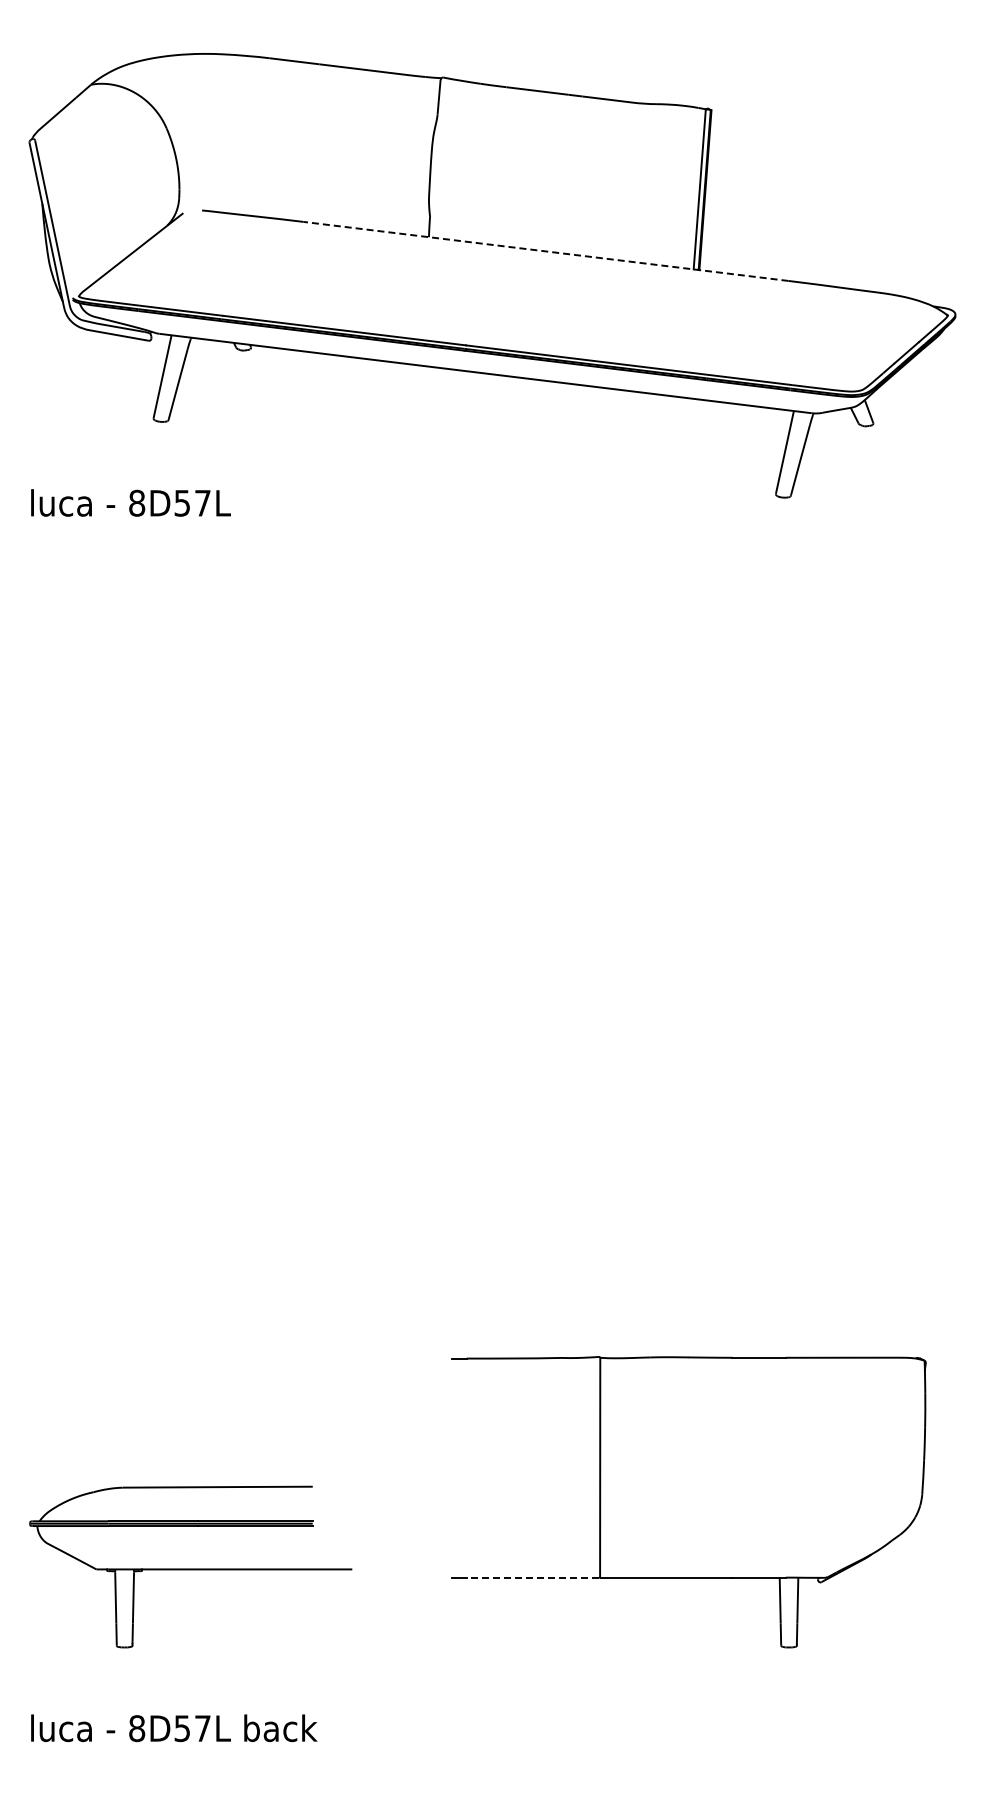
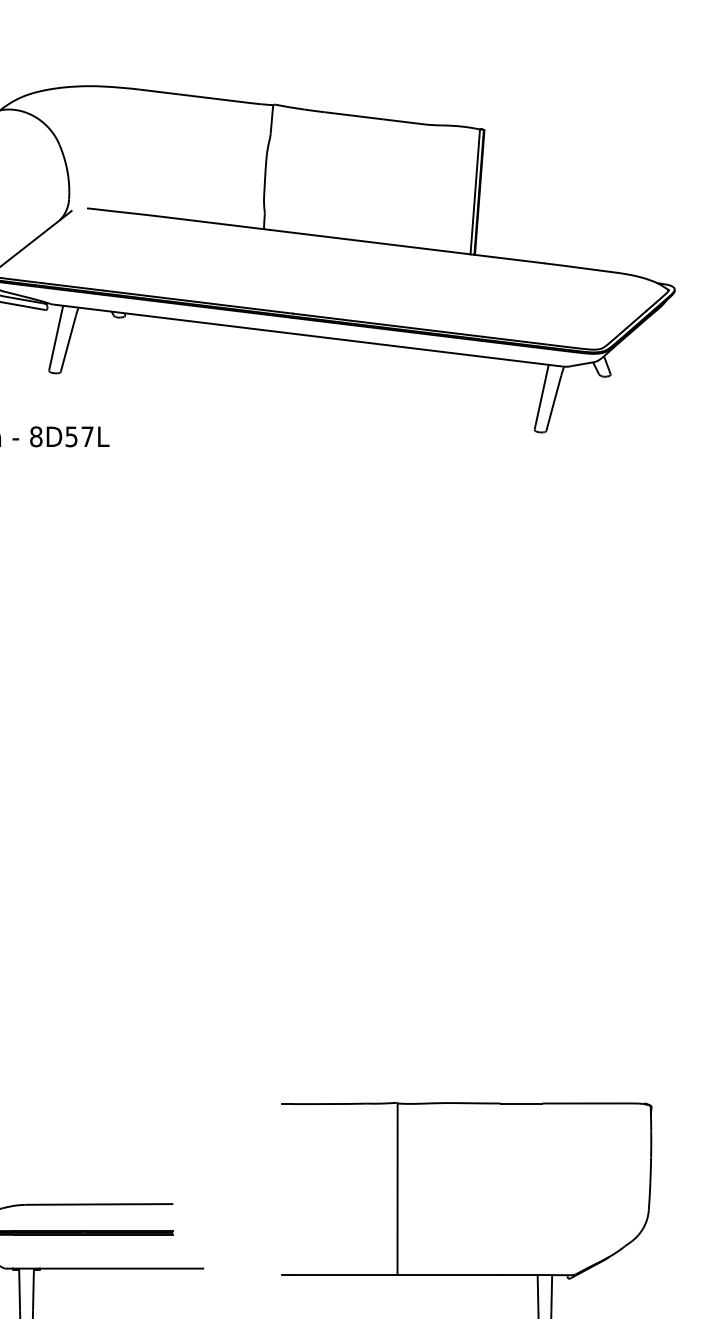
line: (545, 251) -> (354, 240), dashed -> solid
line: (532, 1577) -> (344, 1274), dashed -> solid

